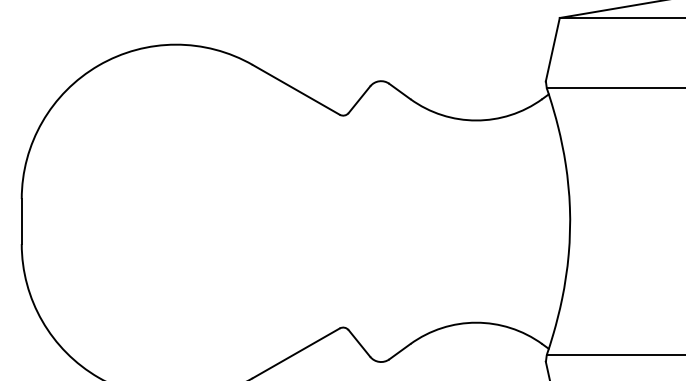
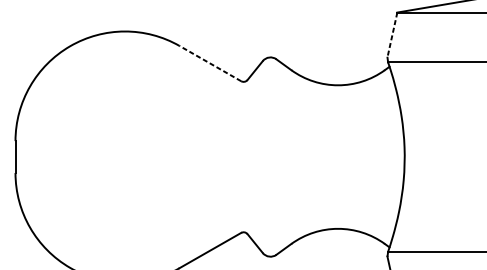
line: (552, 49) -> (392, 34), solid -> dashed
line: (295, 89) -> (209, 63), solid -> dashed

